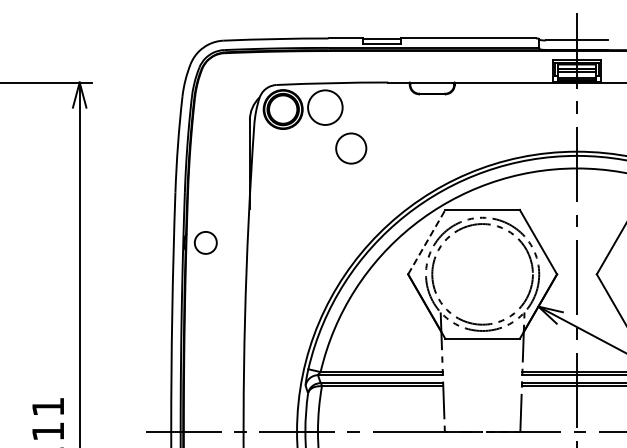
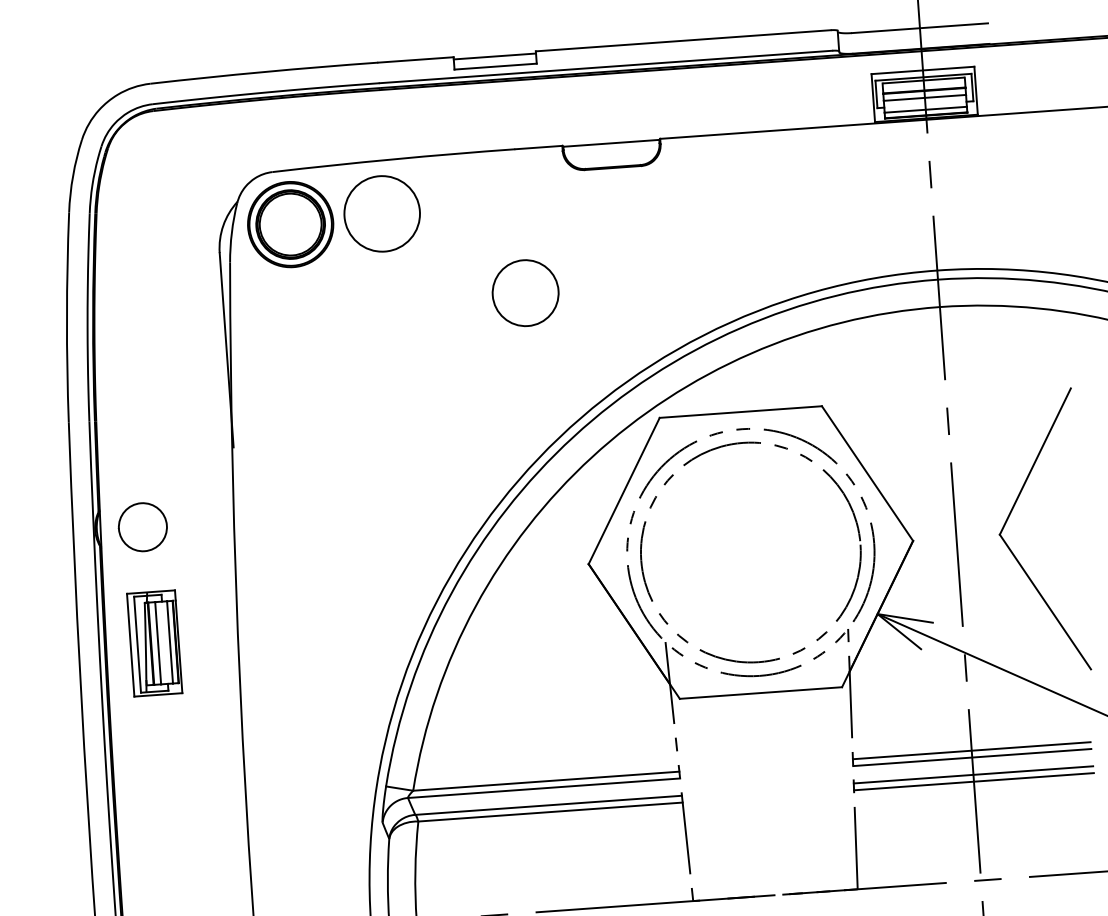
circle: (351, 148) -> (526, 292), moved
line: (427, 241) -> (625, 489), dashed -> solid
part: (206, 296) -> (152, 643), added

